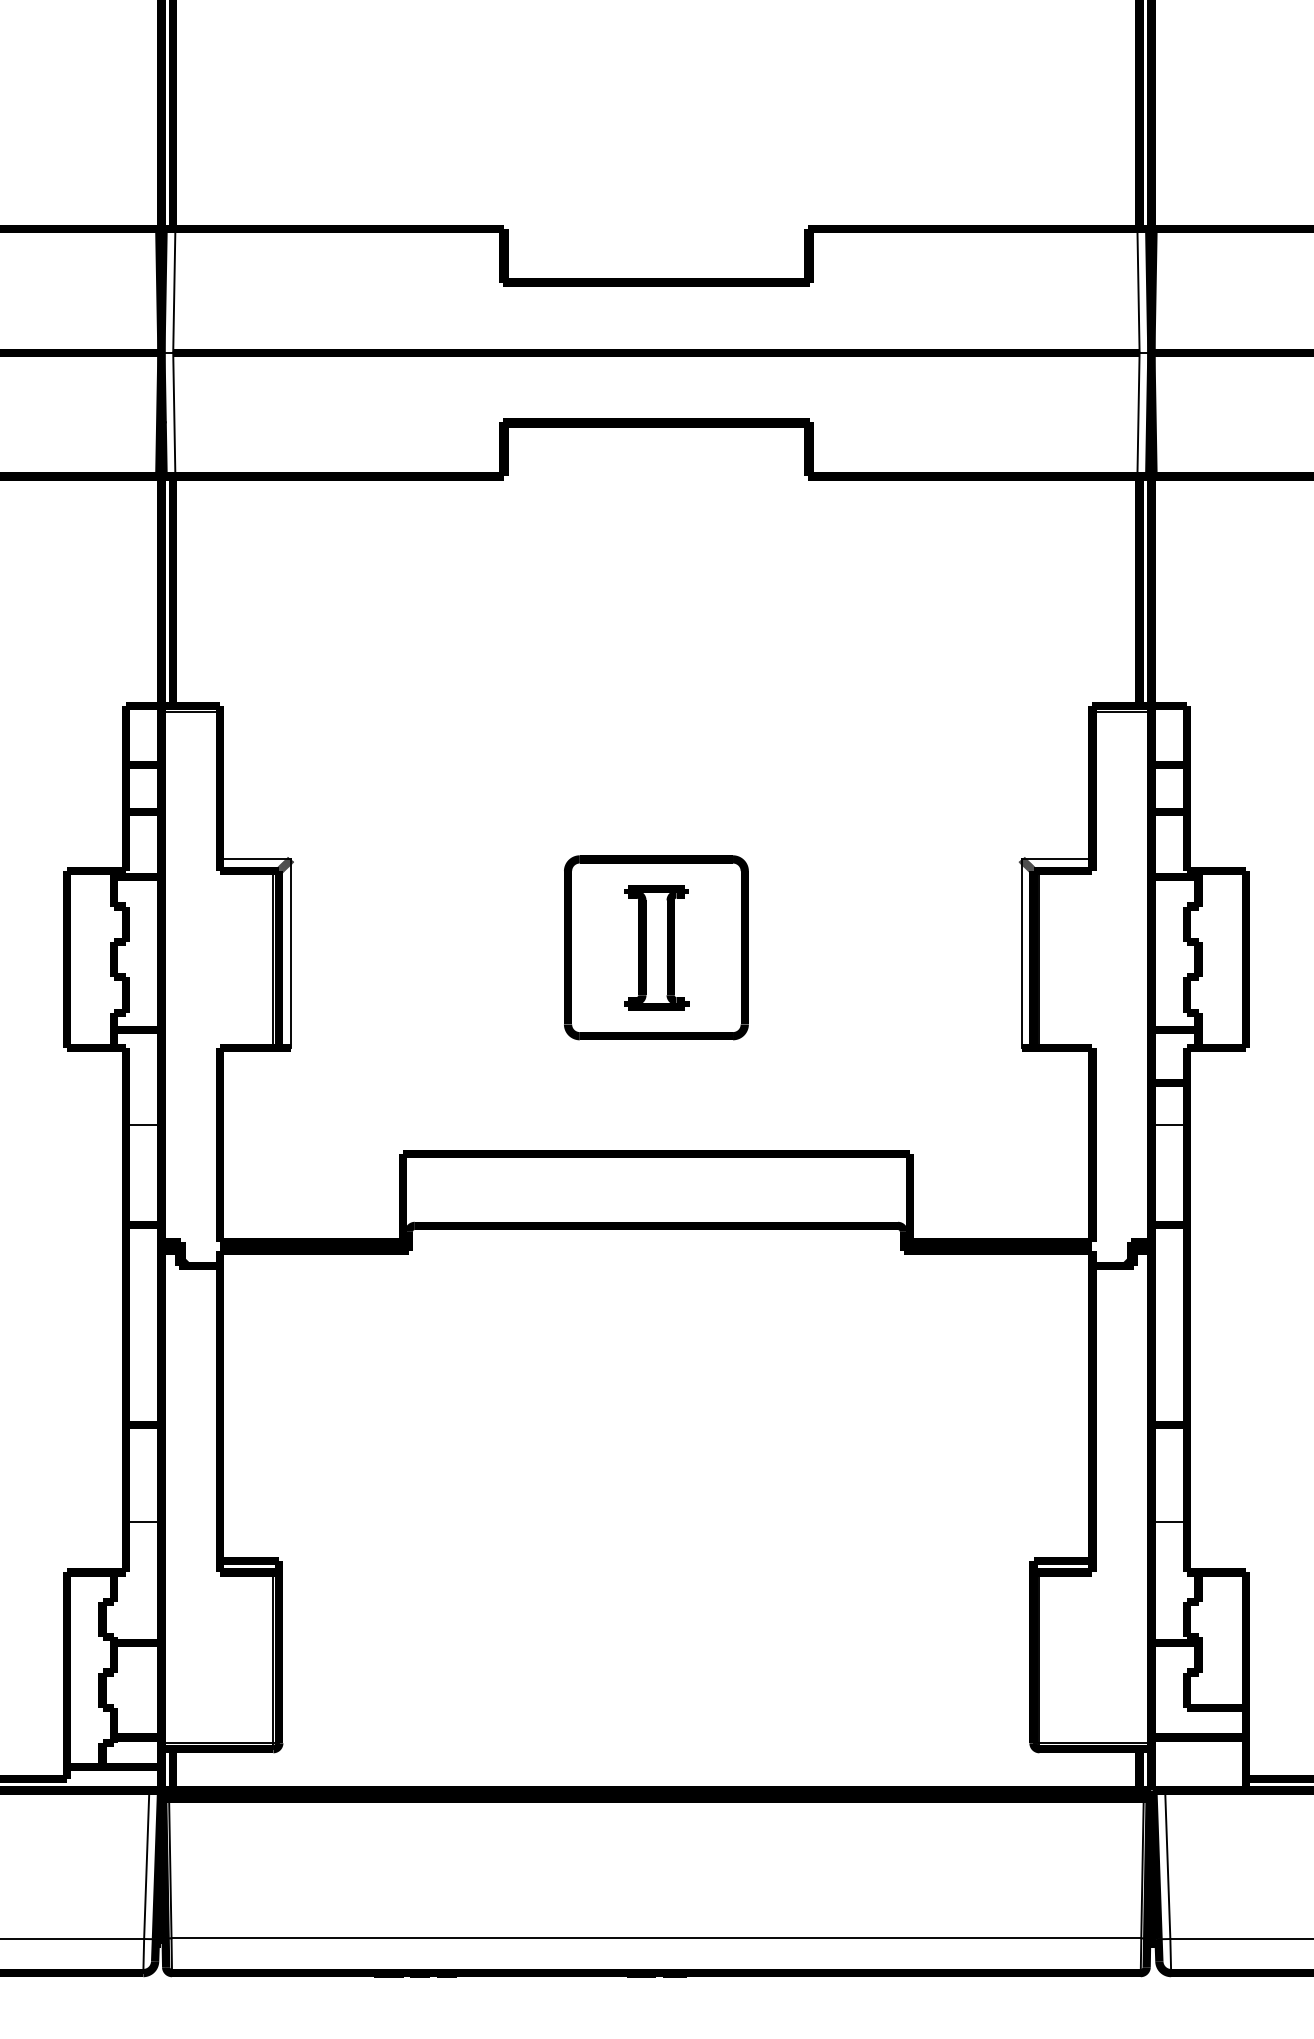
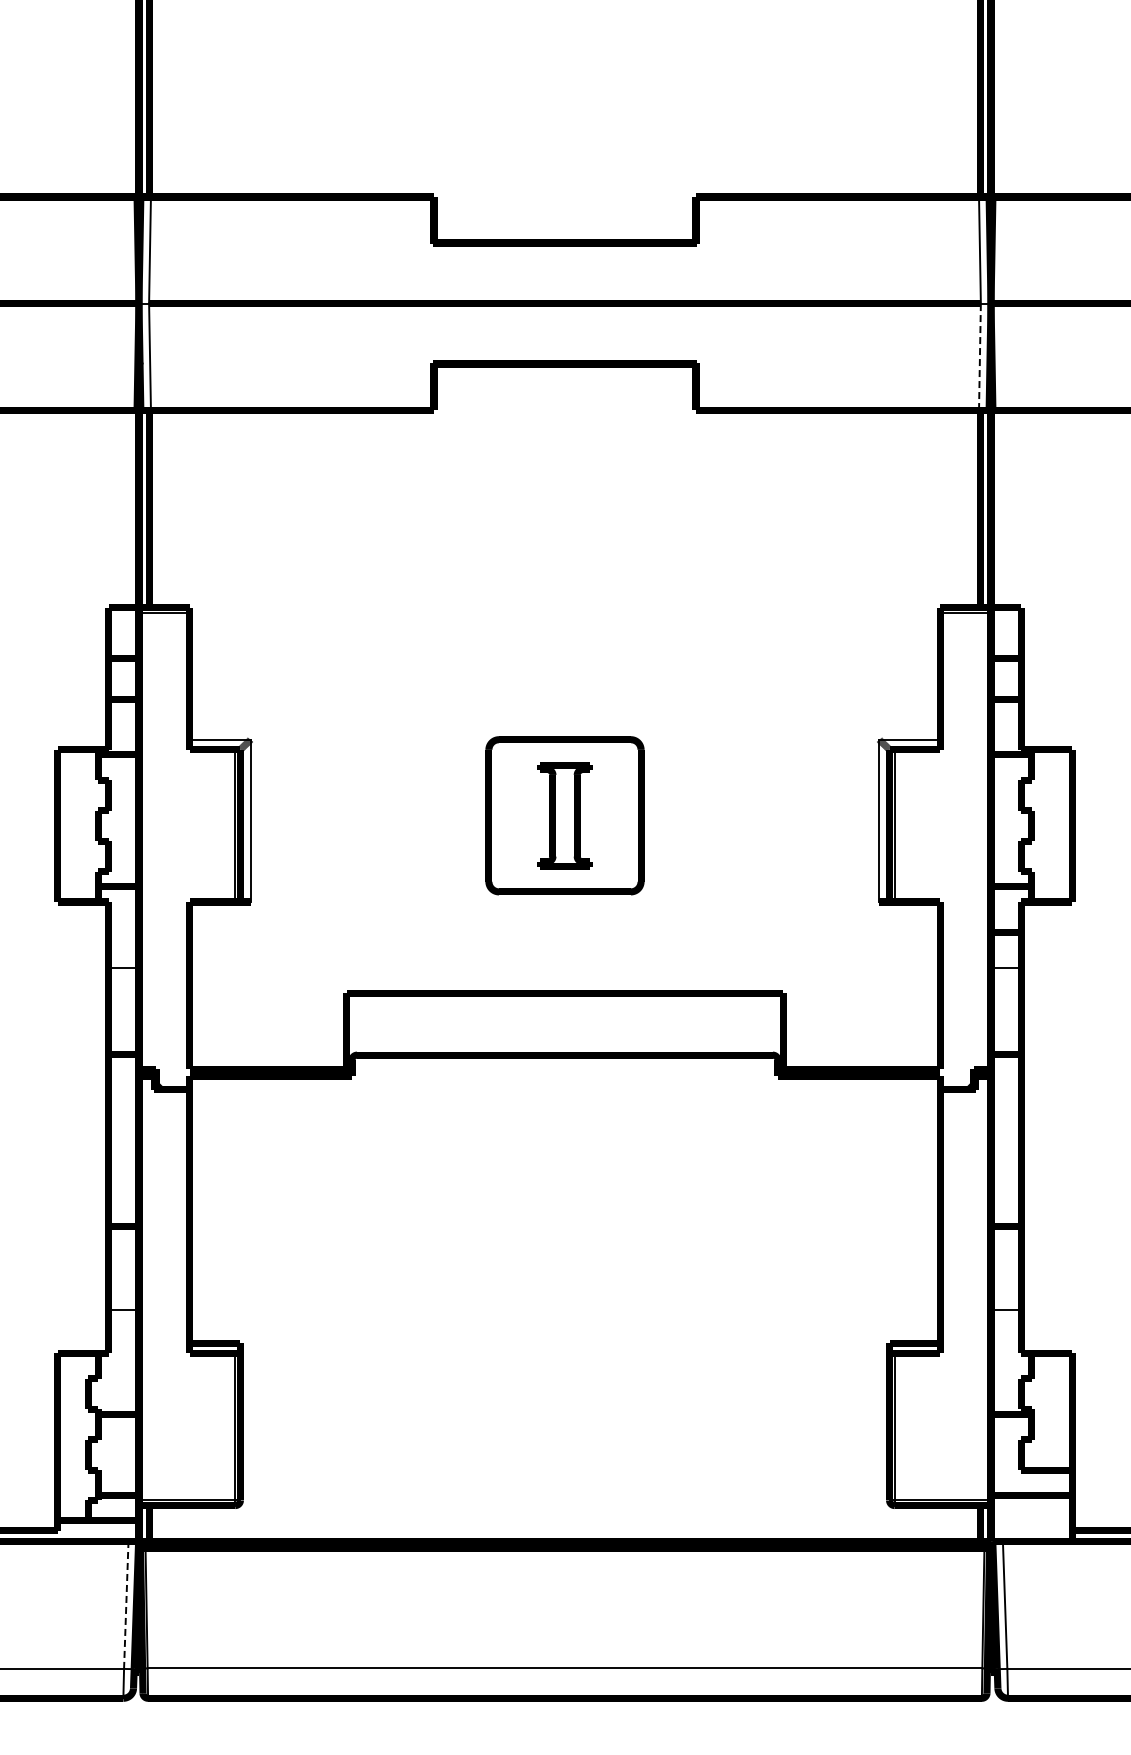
line: (1137, 414) -> (979, 356), solid -> dashed
line: (146, 1864) -> (126, 1604), solid -> dashed

